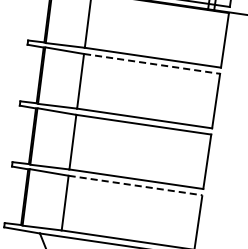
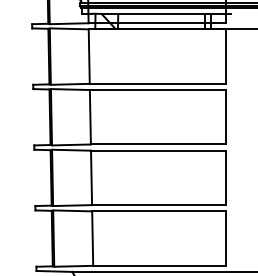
line: (151, 64) -> (157, 90), dashed -> solid
line: (136, 185) -> (159, 211), dashed -> solid

